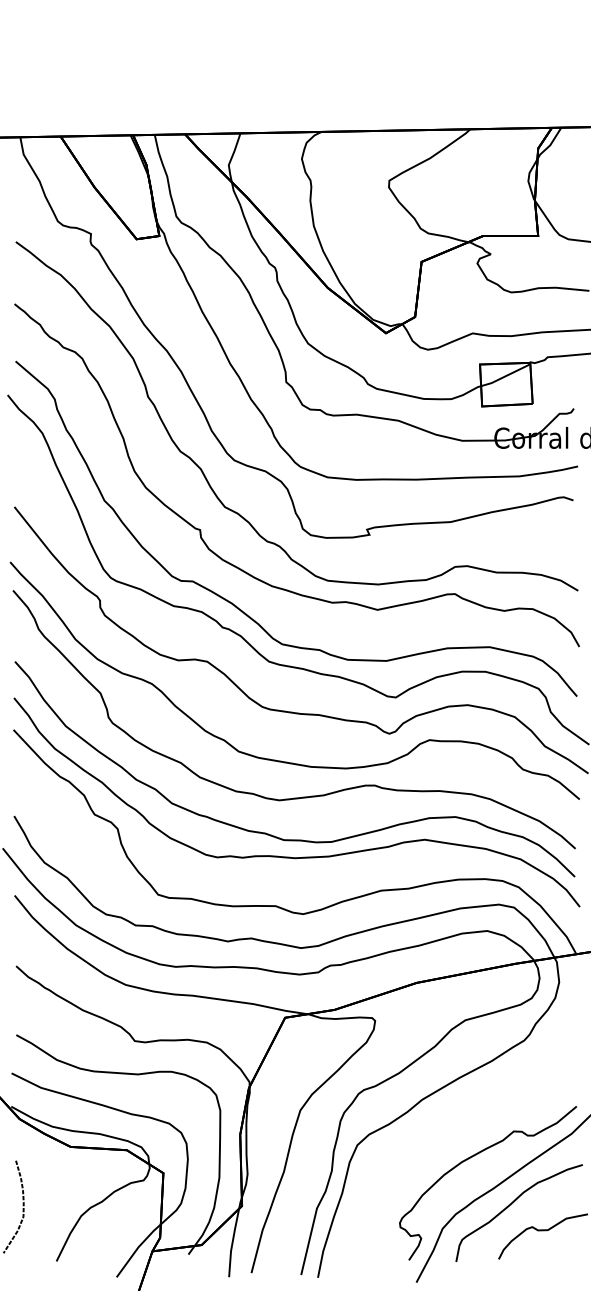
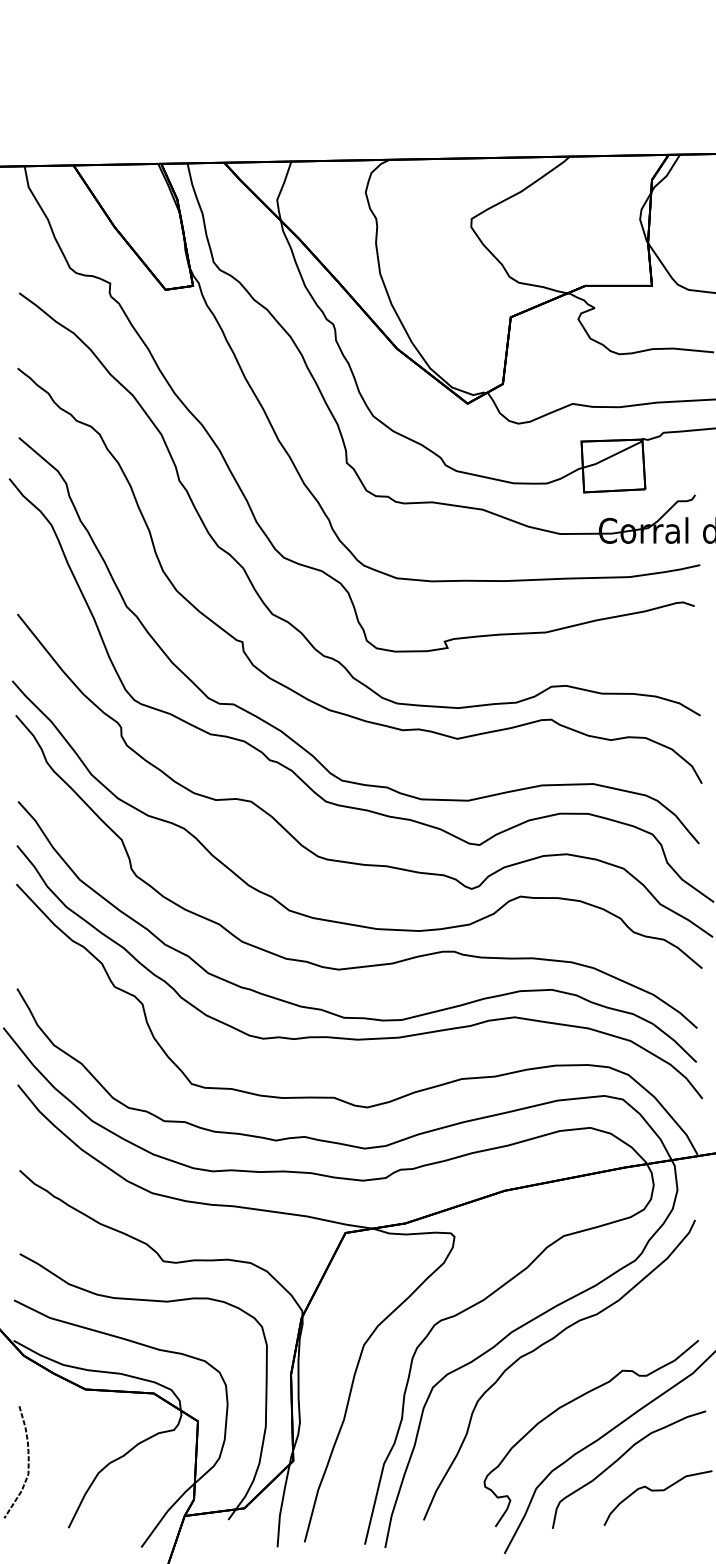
curve: (447, 1111) -> (542, 1346), added

